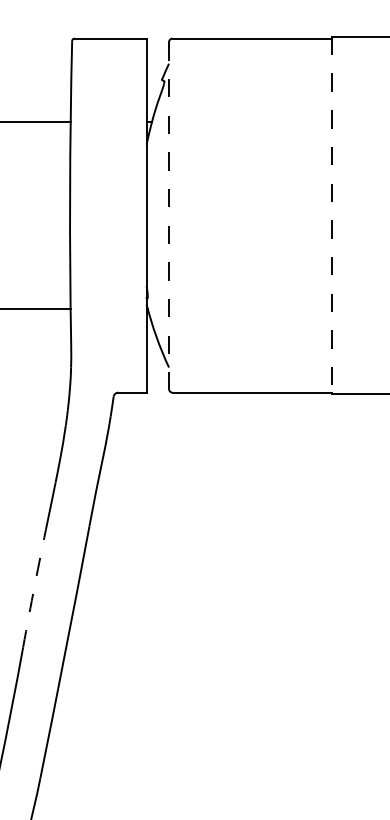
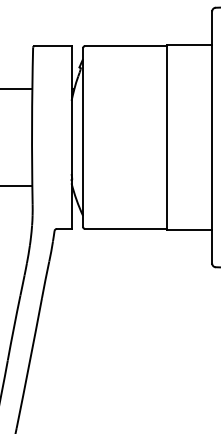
line: (169, 215) -> (83, 137), dashed -> solid
line: (332, 217) -> (167, 138), dashed -> solid
arc: (34, 585) -> (13, 328), dashed -> solid

